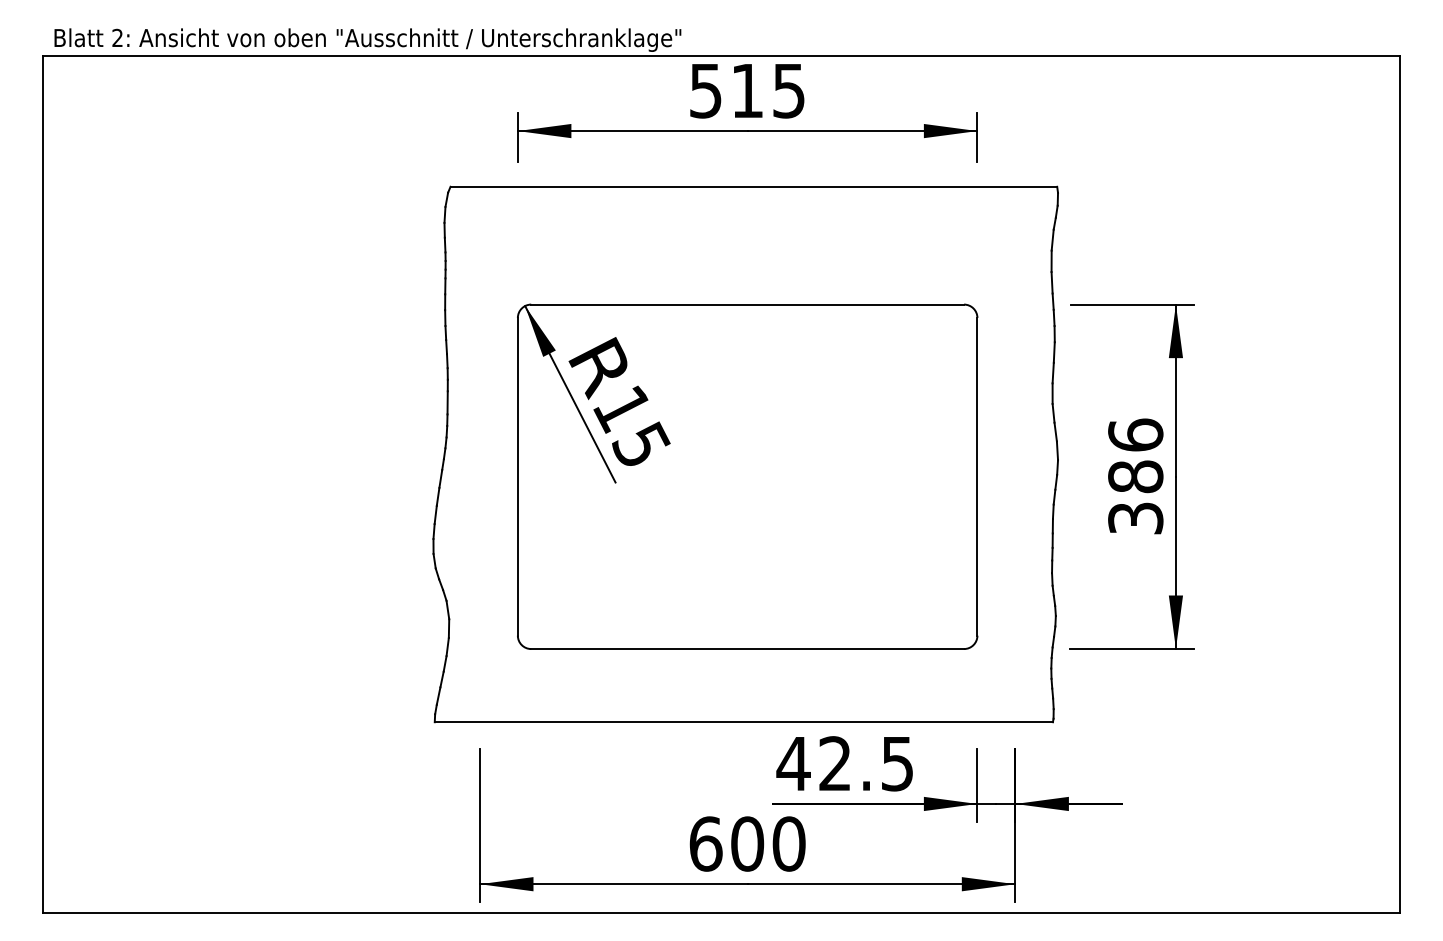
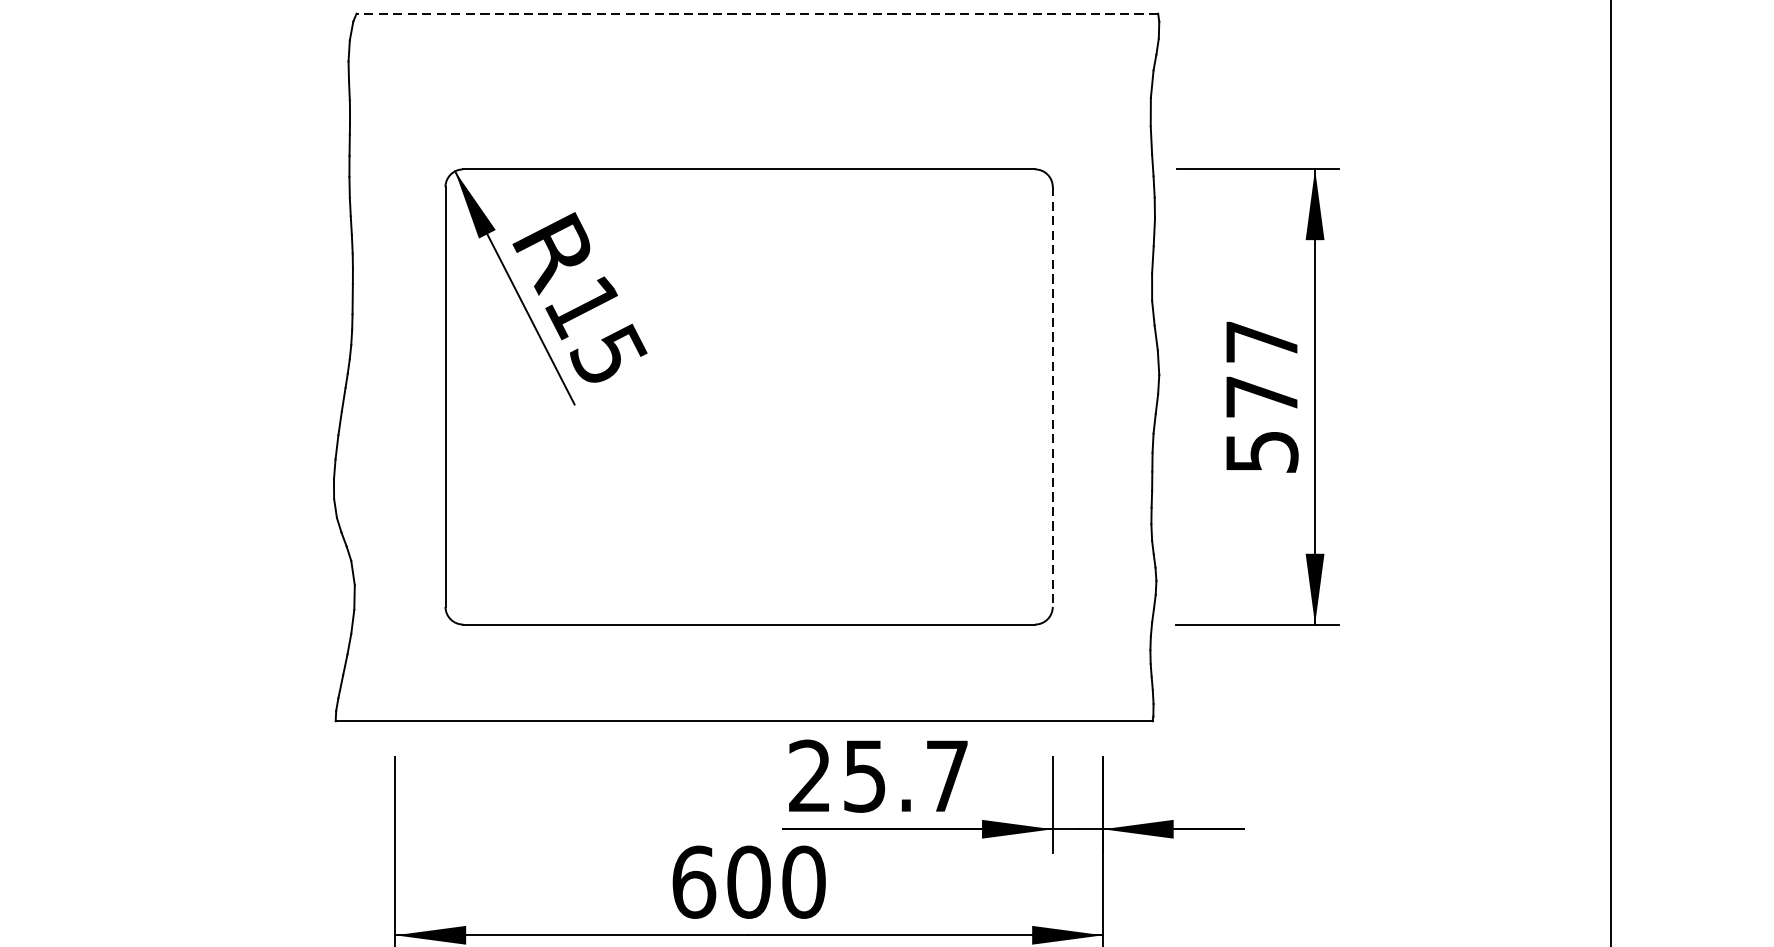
line: (753, 186) -> (756, 13), solid -> dashed
text: (1135, 475) -> (1261, 395), 386 -> 577
line: (977, 476) -> (1052, 396), solid -> dashed
text: (844, 763) -> (877, 775), 42.5 -> 25.7

